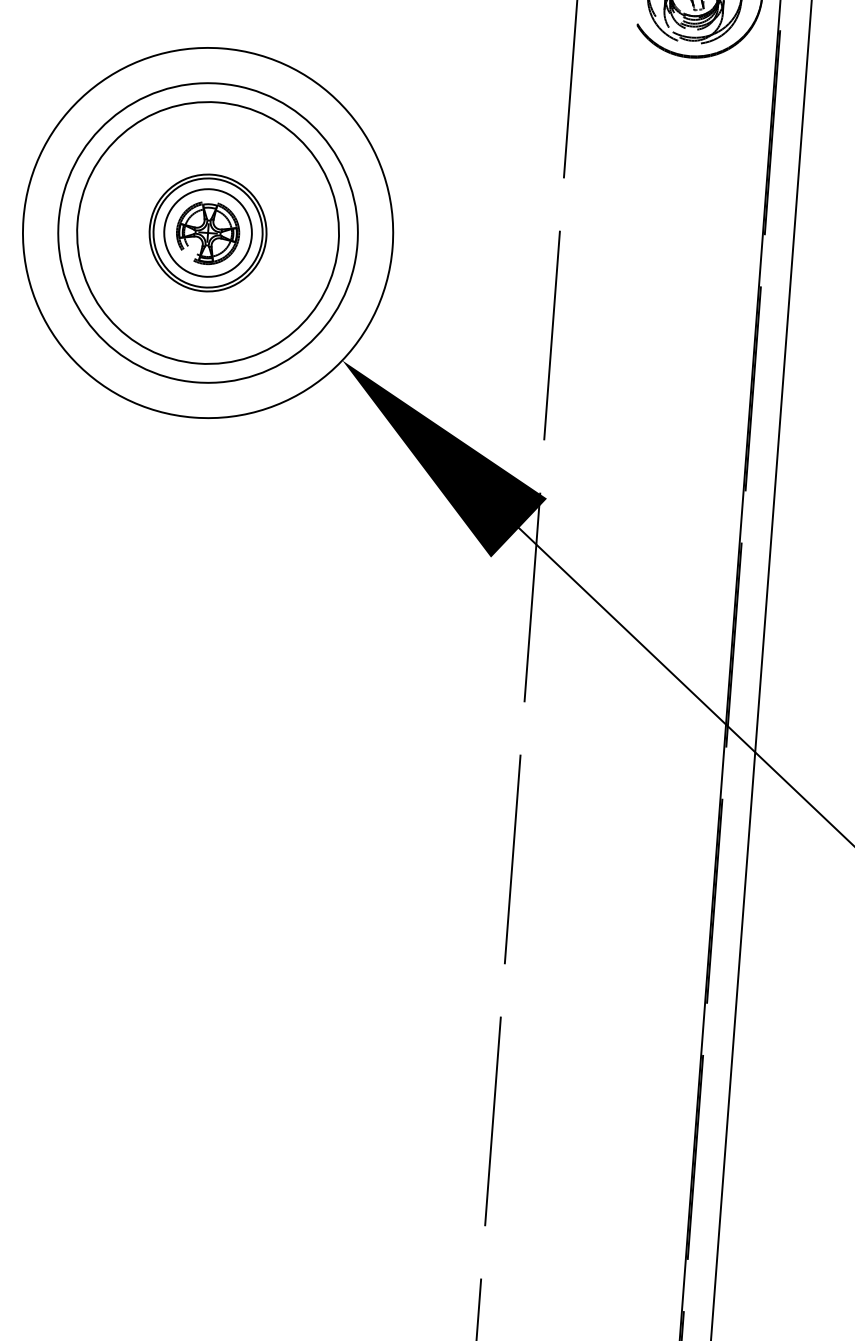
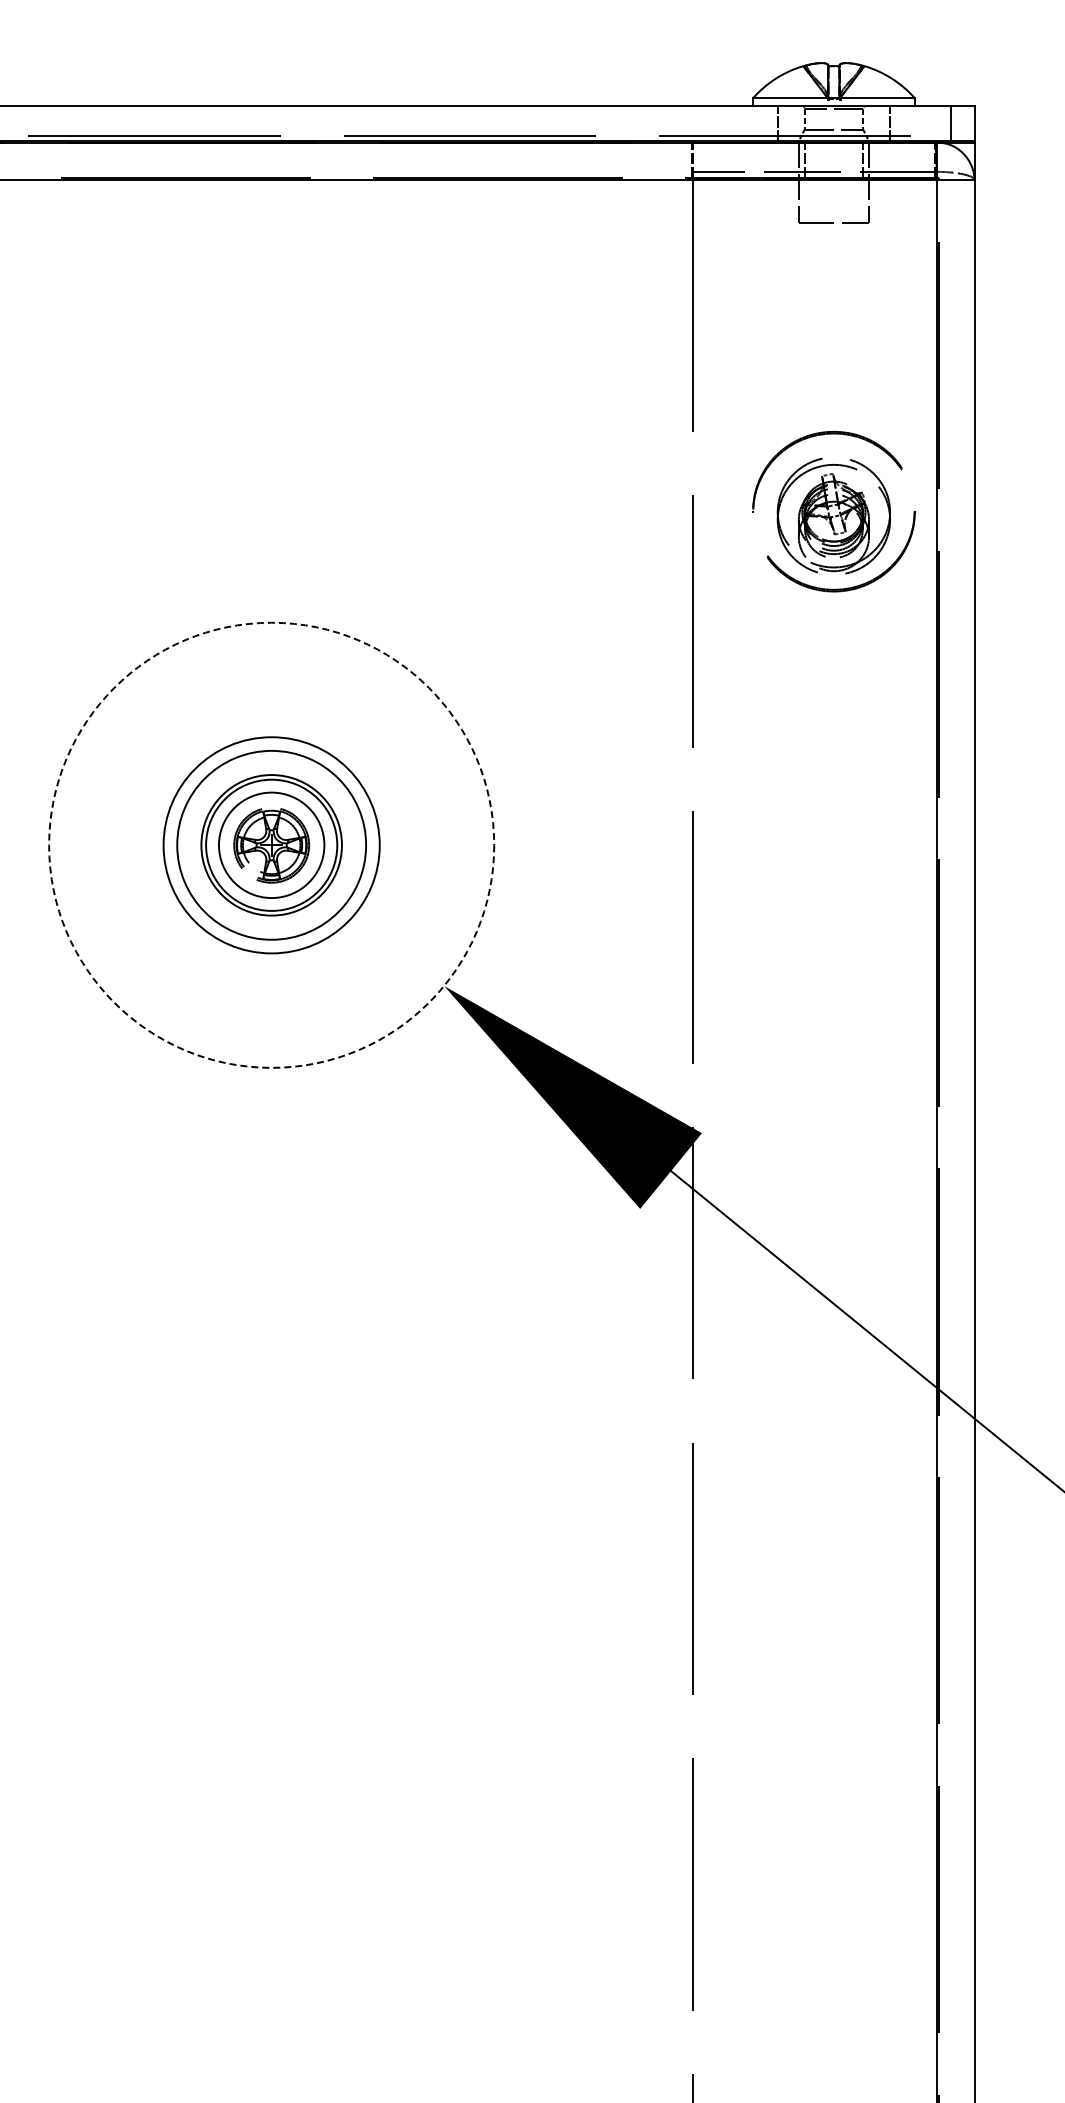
circle: (207, 232) -> (271, 844), size x0.6
circle: (207, 232) -> (271, 844), solid -> dashed
circle: (207, 233) -> (271, 845), size x0.6

